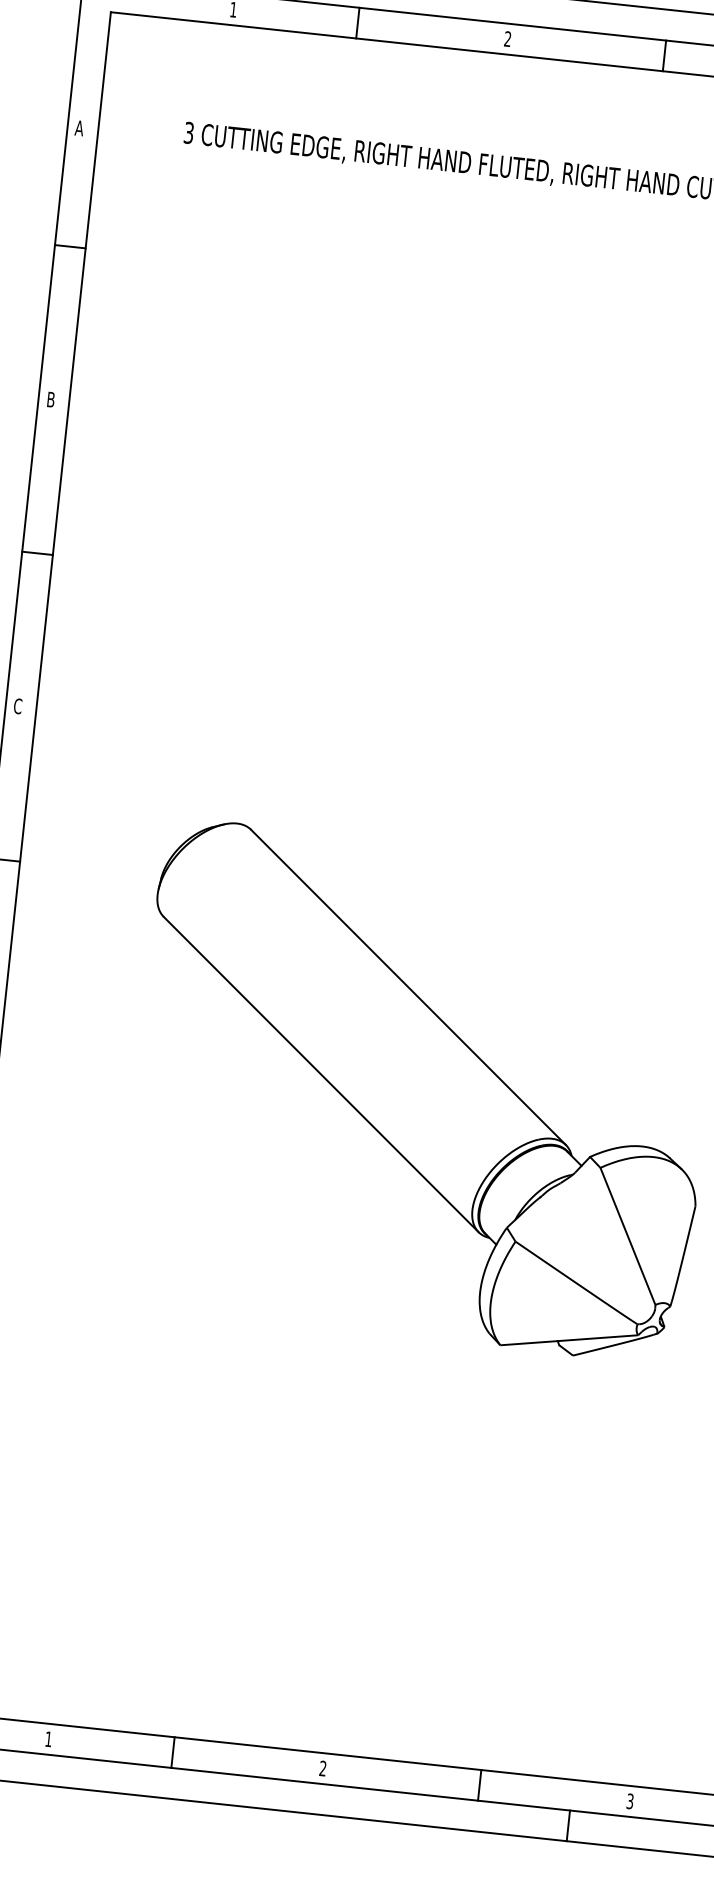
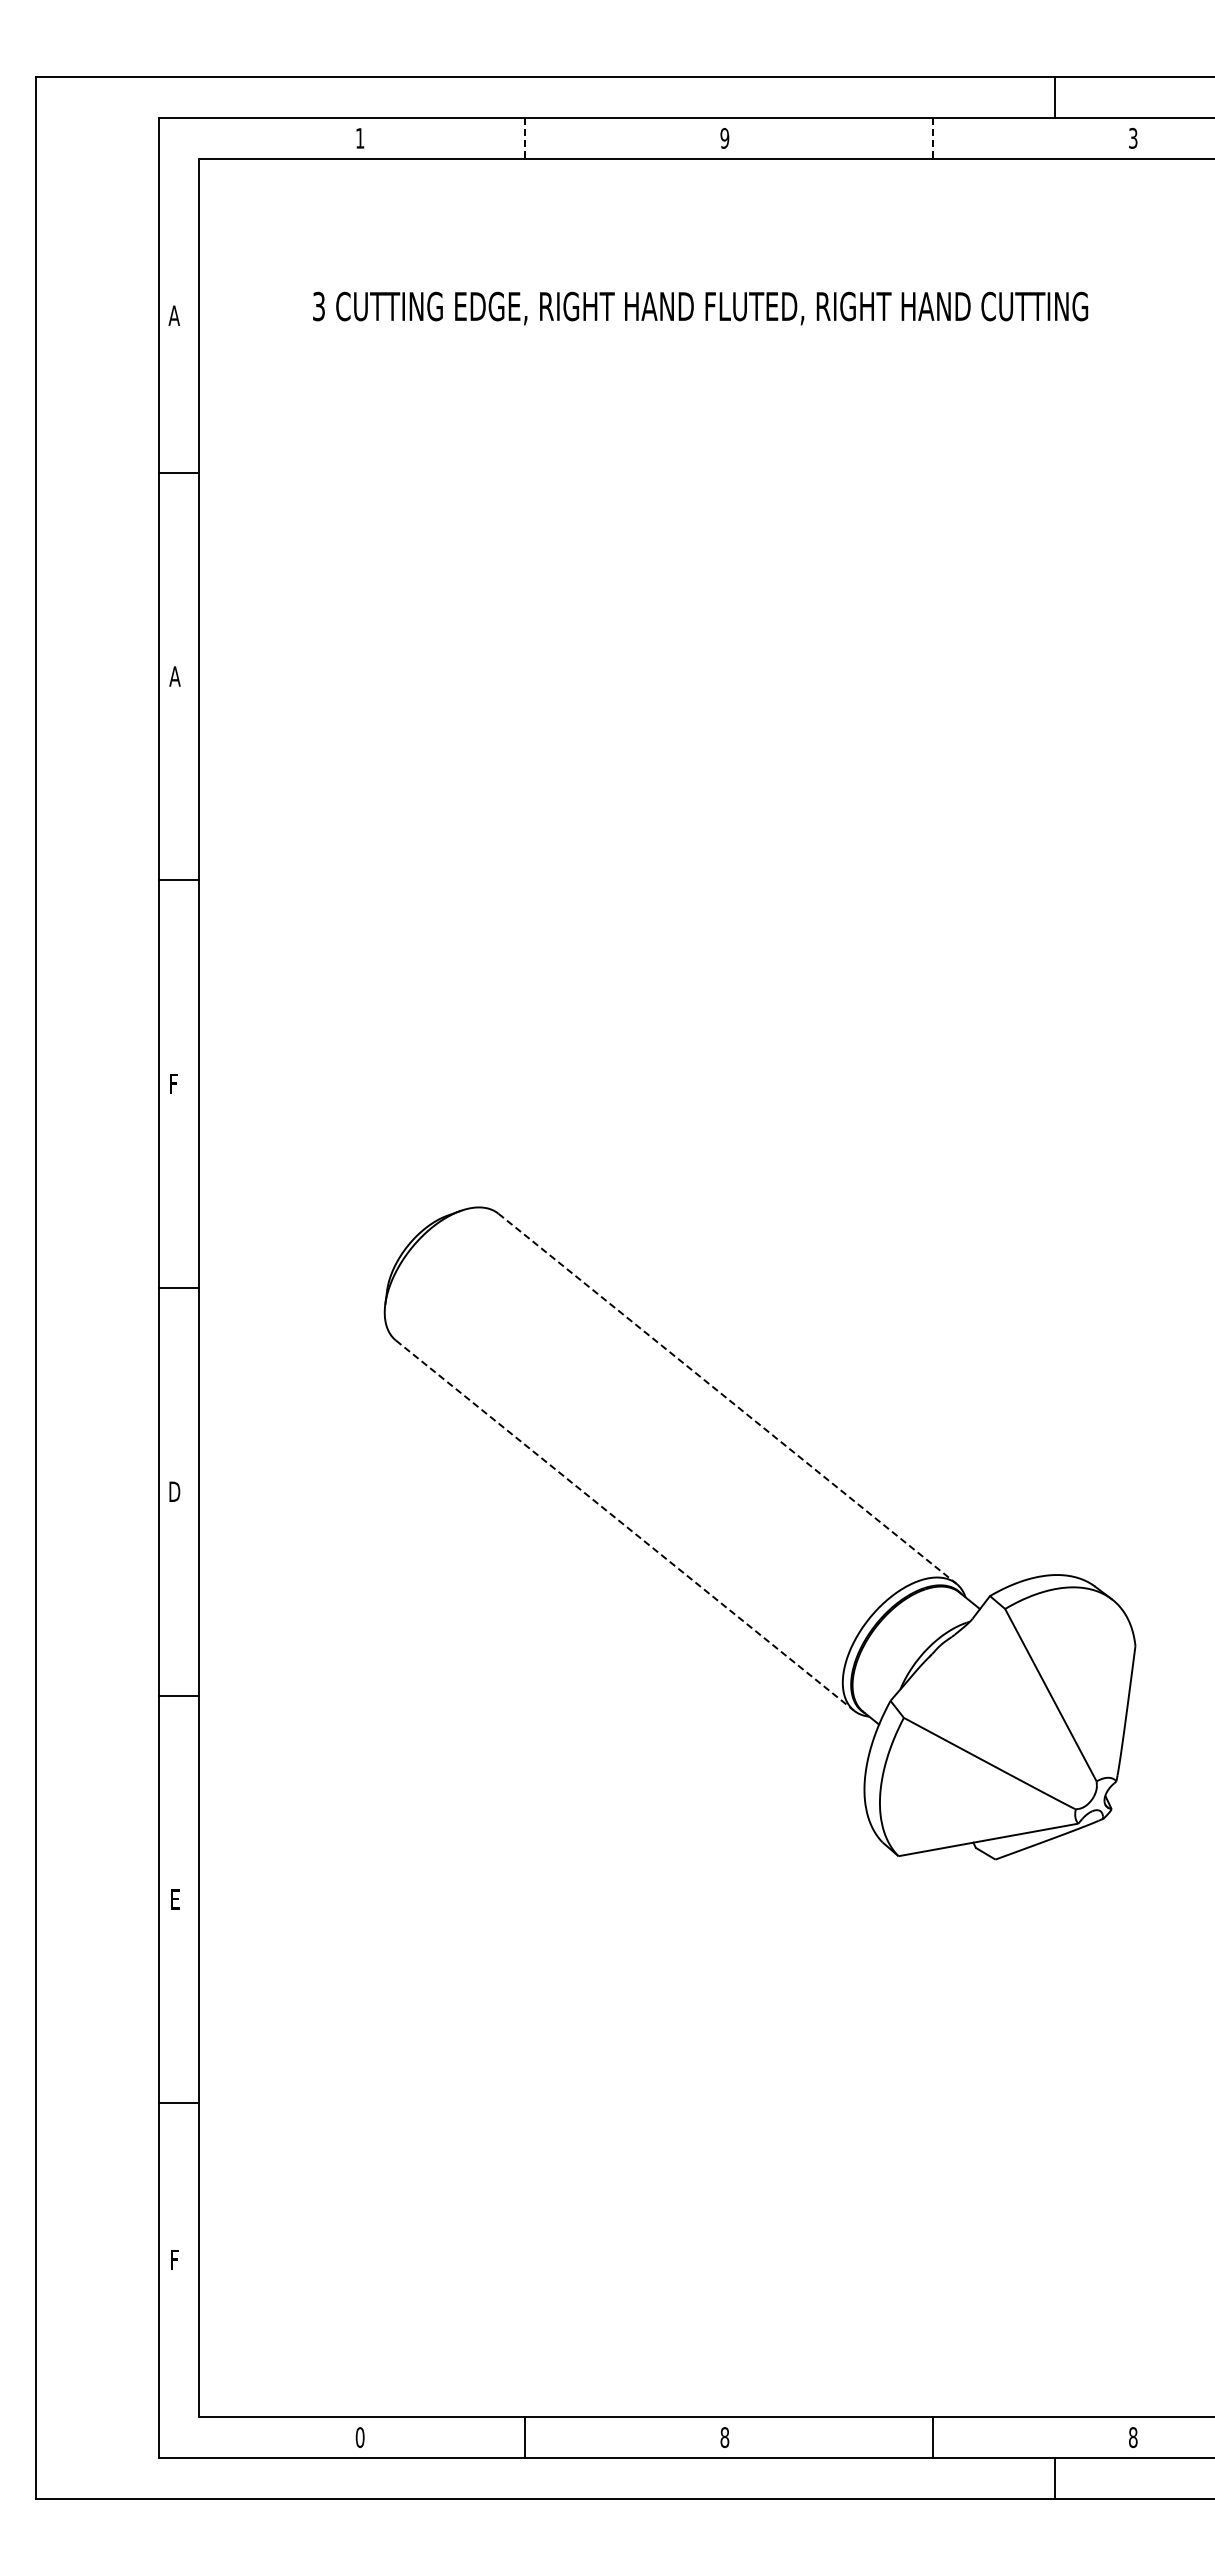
line: (357, 23) -> (525, 138), solid -> dashed
text: (507, 39) -> (724, 138), 2 -> 9
line: (664, 55) -> (933, 138), solid -> dashed
text: (50, 399) -> (174, 676), B -> A
text: (17, 705) -> (174, 1083), C -> F
line: (408, 987) -> (727, 1399), solid -> dashed
line: (321, 1074) -> (625, 1525), solid -> dashed
text: (48, 1739) -> (359, 2437), 1 -> 0
text: (322, 1768) -> (724, 2437), 2 -> 8
text: (630, 1801) -> (1133, 2437), 3 -> 8

